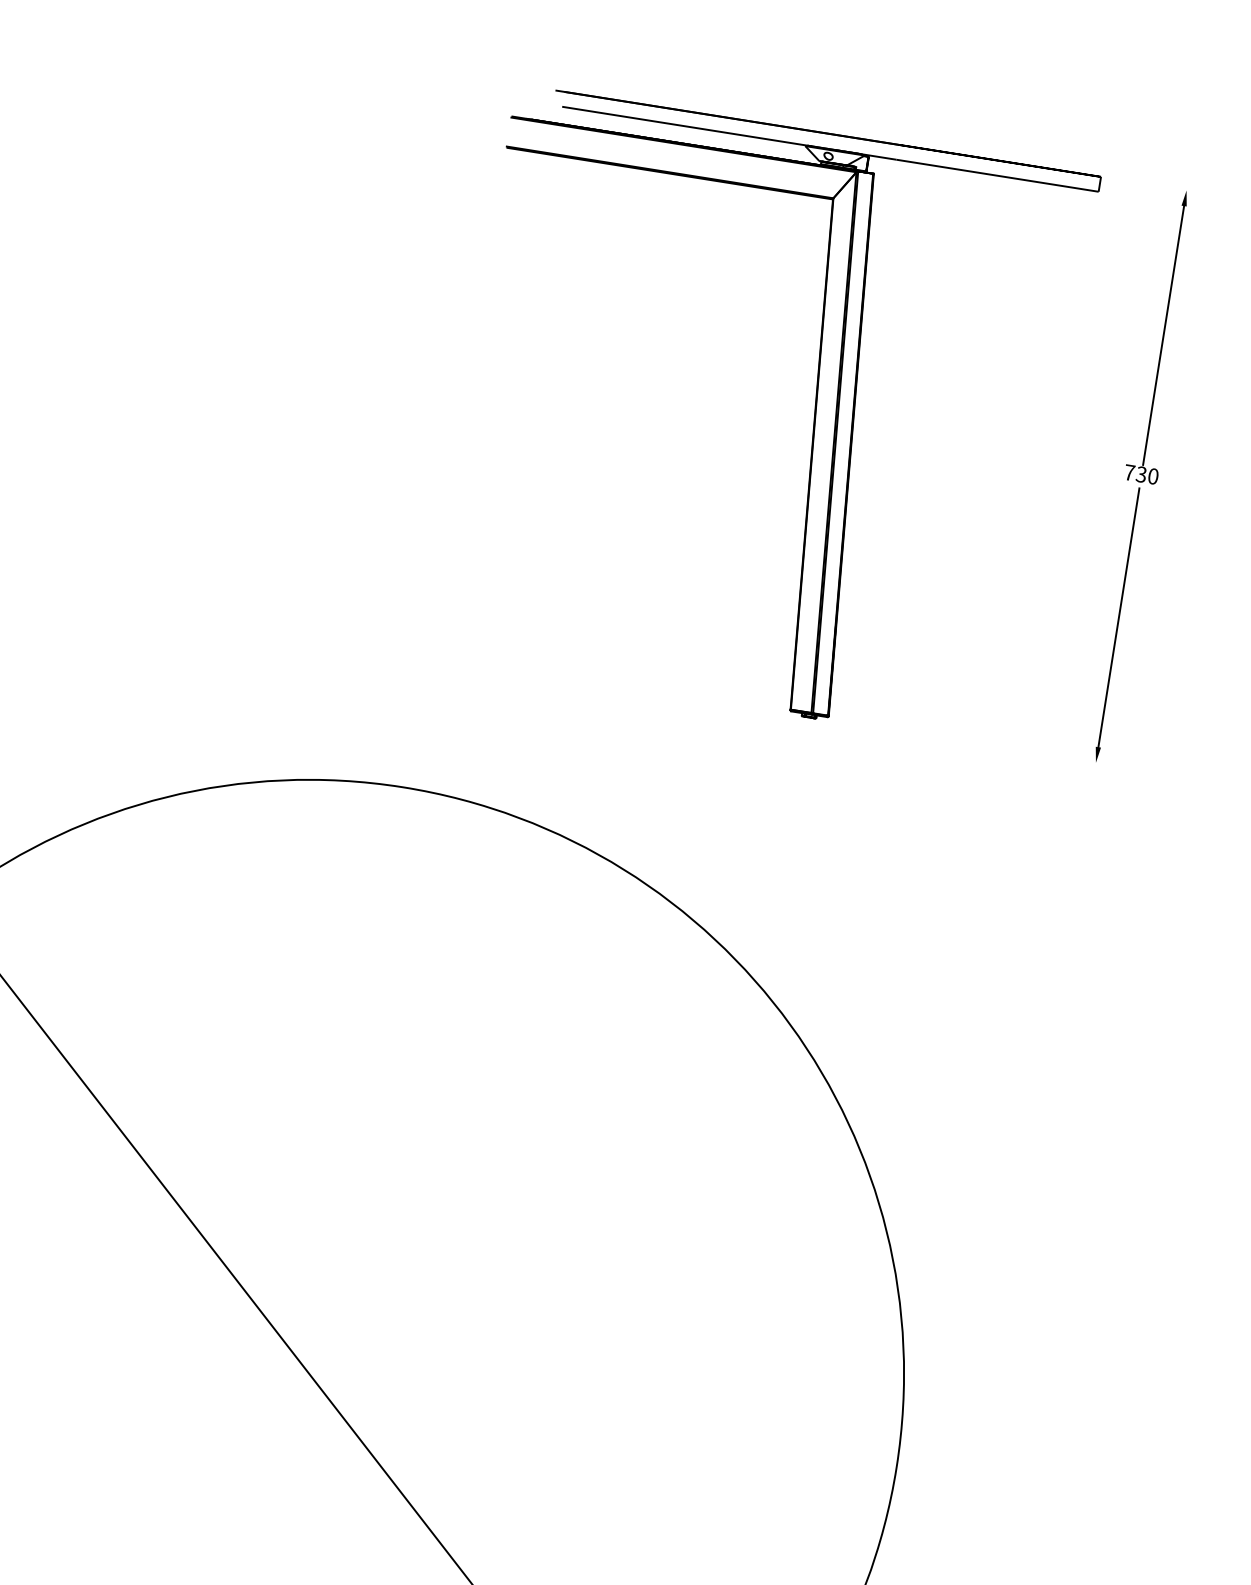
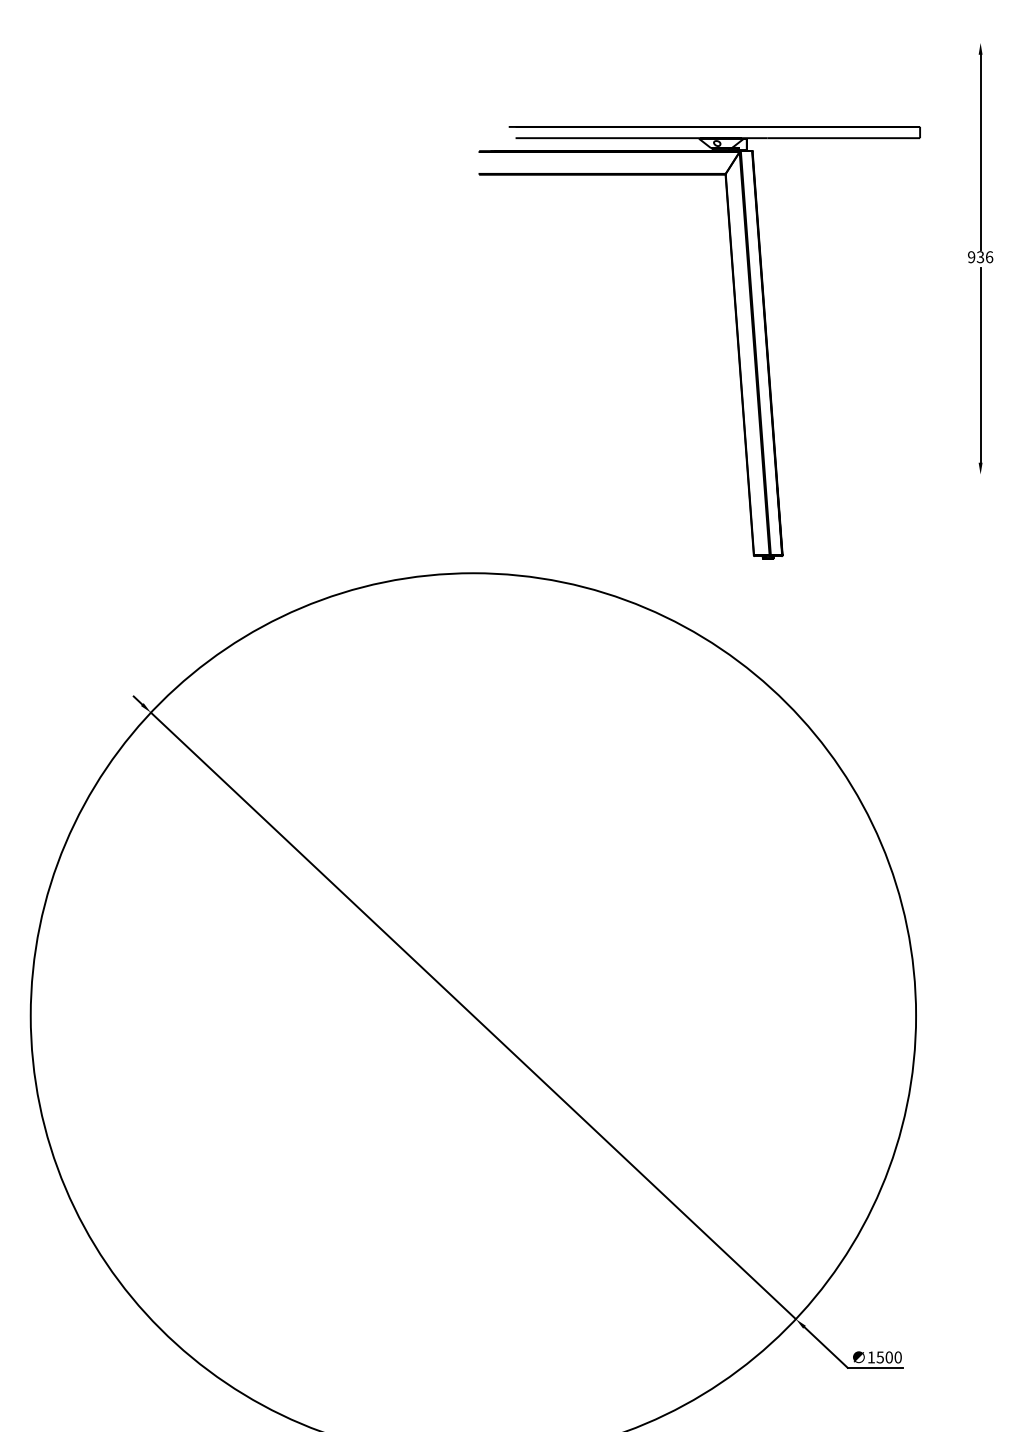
part: (812, 420) -> (736, 339), moved
text: (1141, 474) -> (980, 257), 730 -> 936

